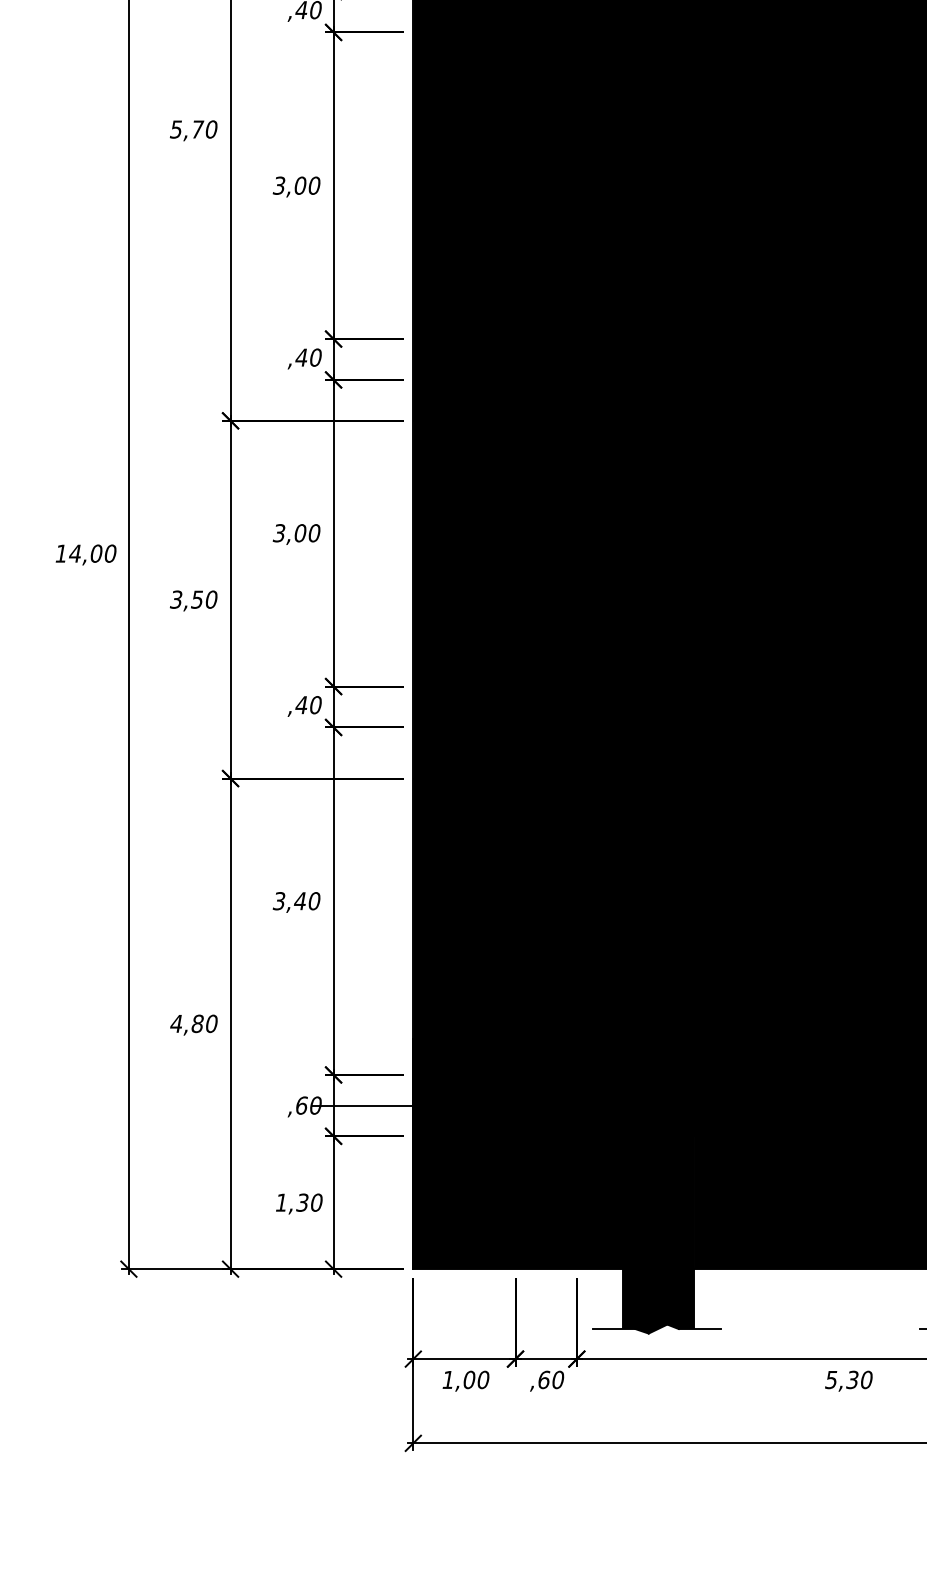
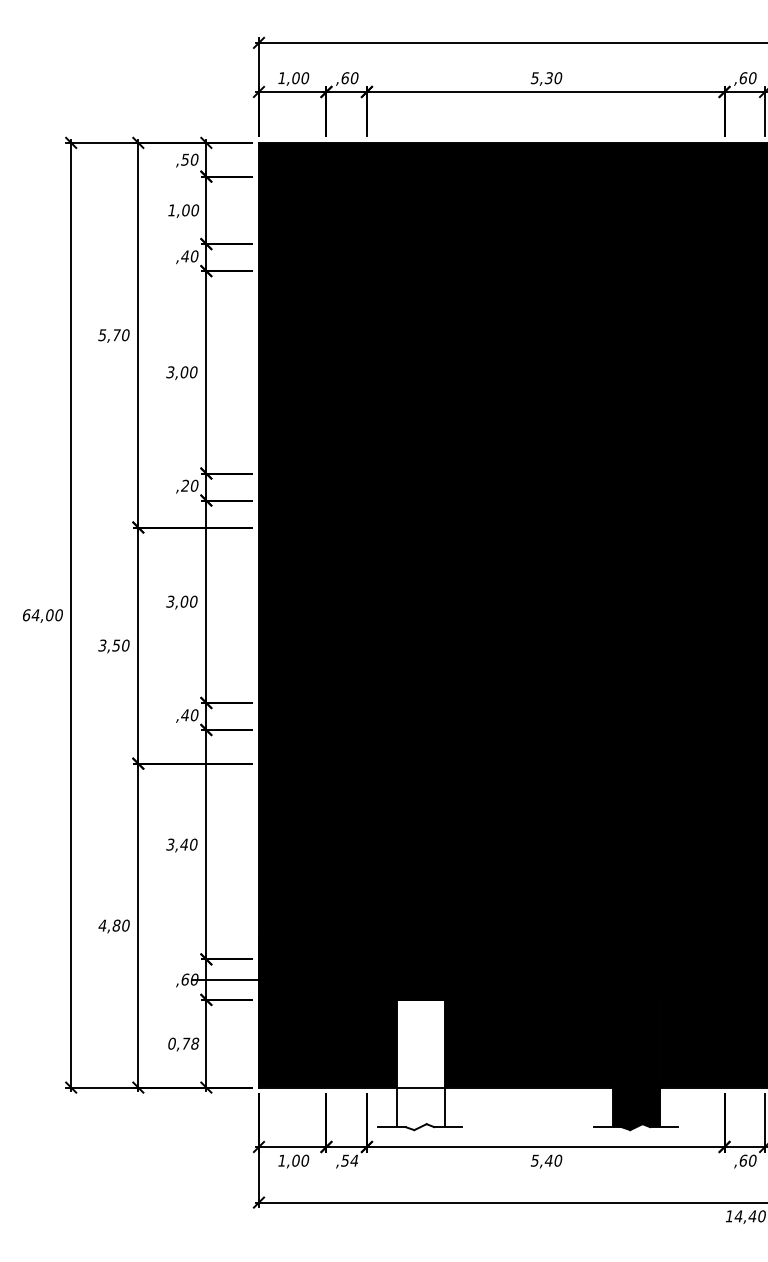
text: (300, 357) -> (184, 485), ,40 -> ,20
text: (61, 554) -> (26, 615), 14,00 -> 64,00
text: (299, 1202) -> (183, 1043), 1,30 -> 0,78
fill: (657, 1234) -> (420, 1064), removed
text: (550, 1379) -> (349, 1160), ,60 -> ,54
text: (851, 1379) -> (548, 1160), 5,30 -> 5,40

